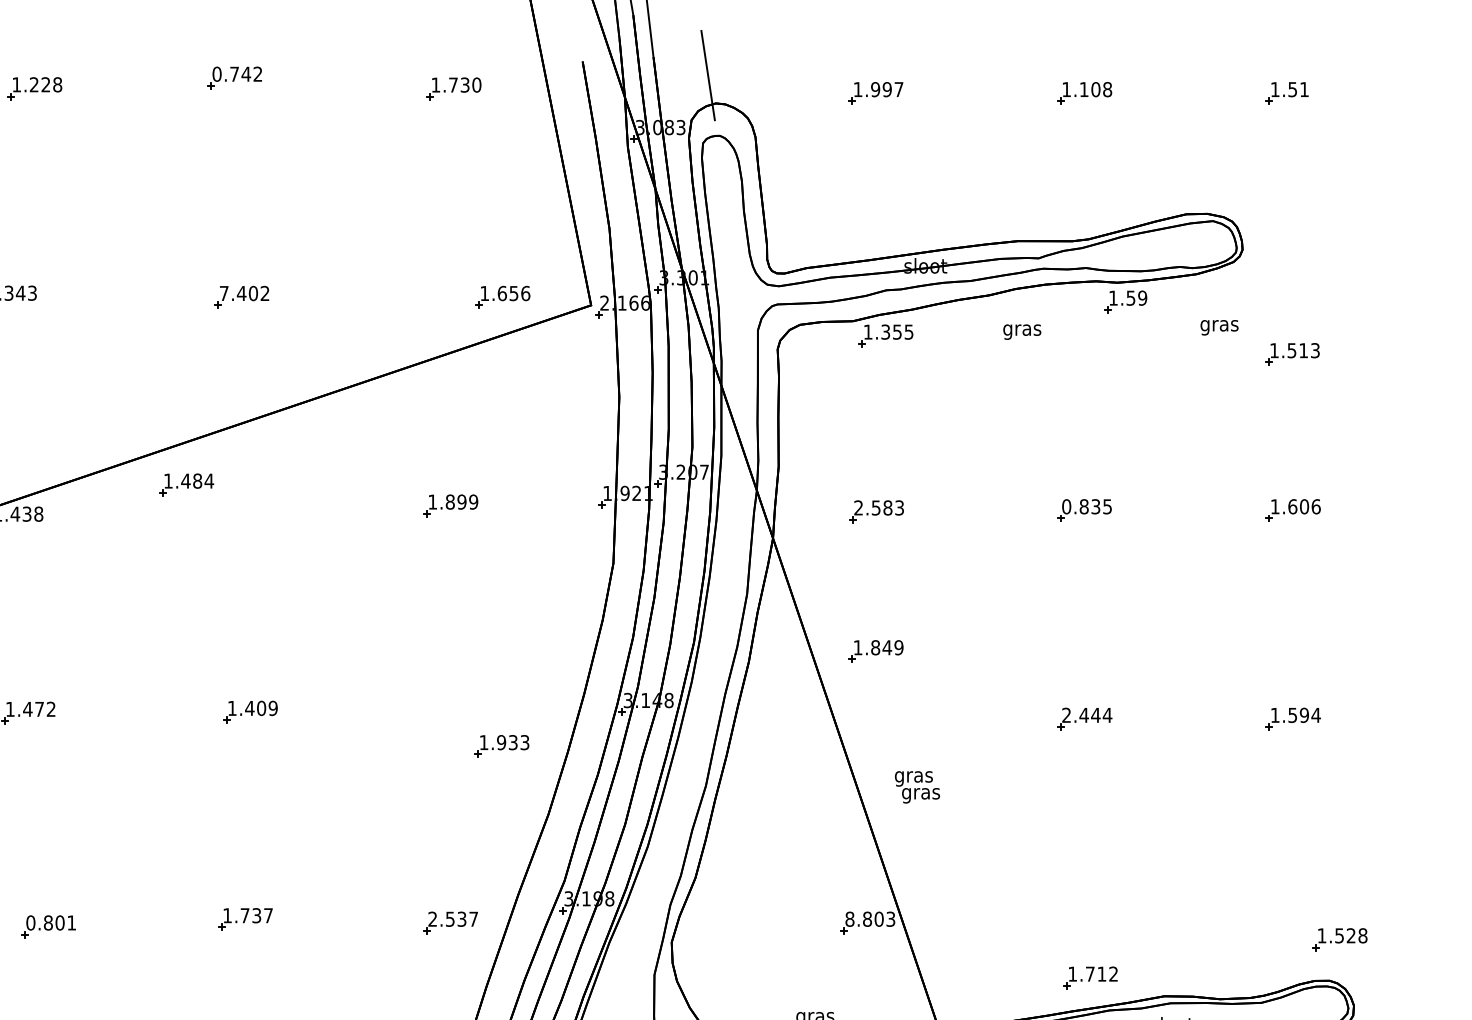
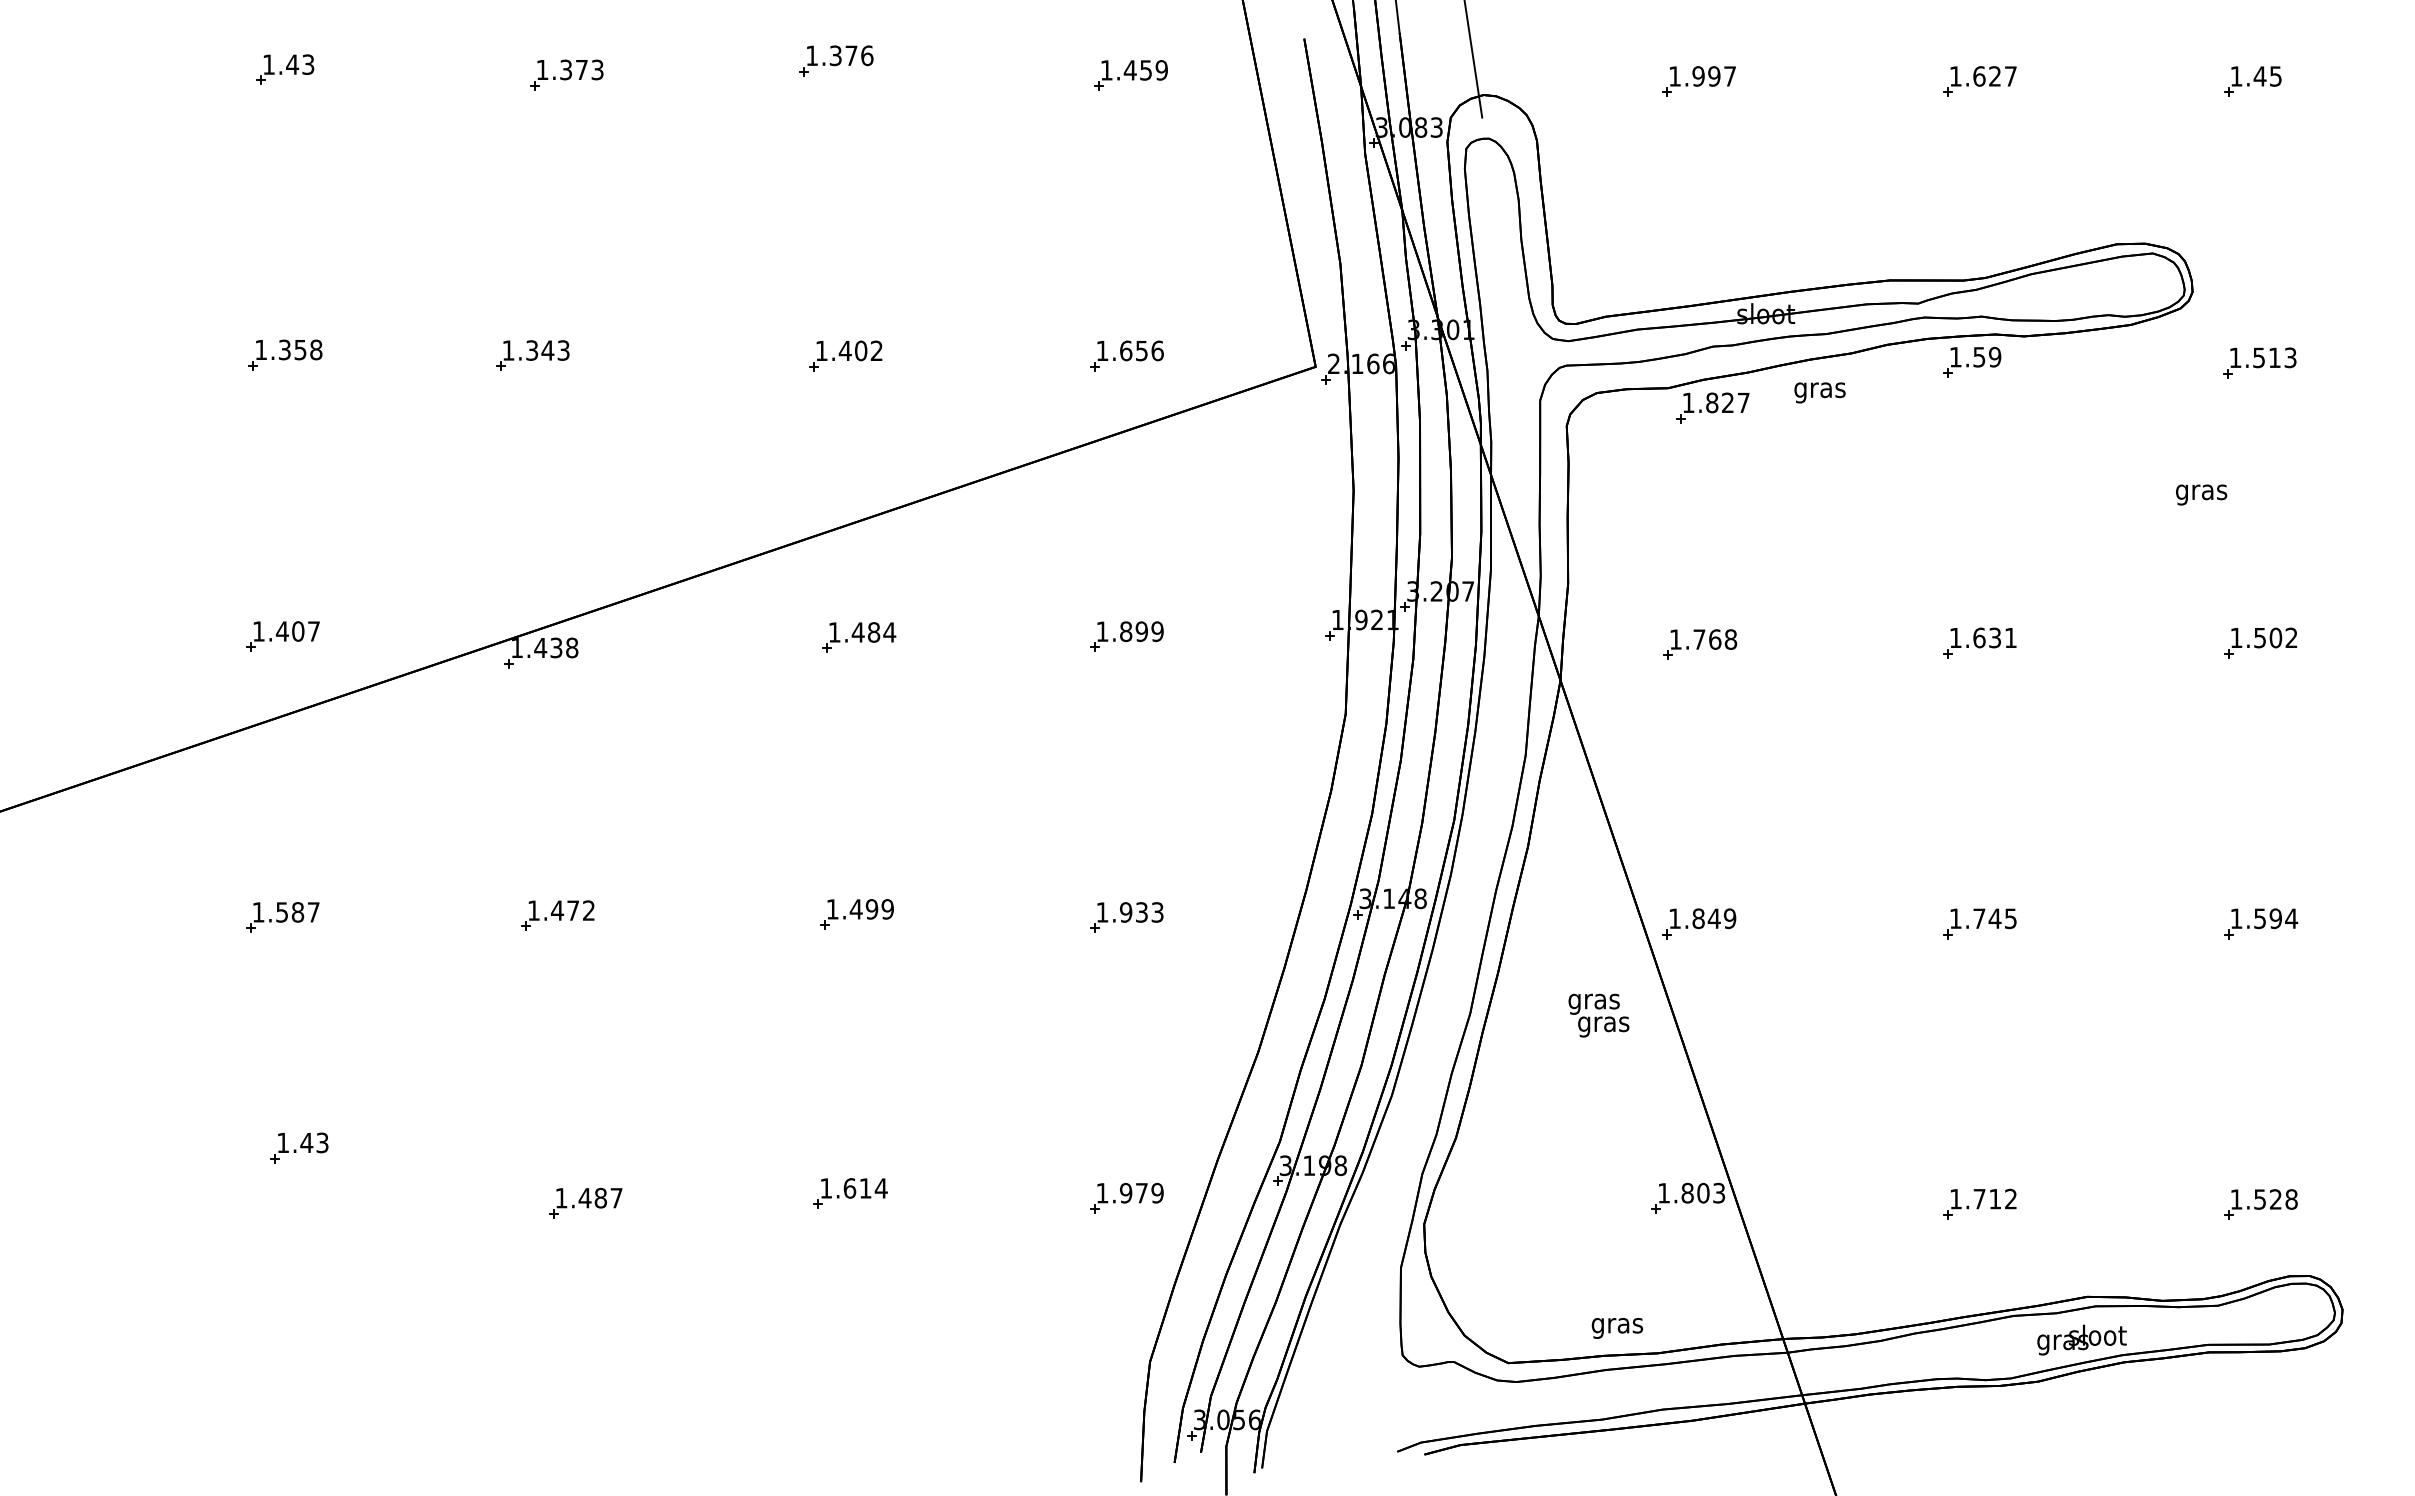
text: (237, 74) -> (839, 55), 0.742 -> 1.376
text: (45, 84) -> (581, 69), 1.228 -> 1.373
text: (464, 85) -> (1145, 70), 1.730 -> 1.459
text: (1096, 89) -> (1995, 76), 1.108 -> 1.627
text: (1298, 89) -> (2267, 76), 1.51 -> 1.45
text: (224, 293) -> (821, 350), 7.402 -> 1.402
part: (502, 296) -> (1126, 355), moved
part: (1125, 301) -> (1972, 361), moved
text: (1219, 327) -> (2201, 494), moved
text: (897, 331) -> (1727, 402), 1.355 -> 1.827
text: (1021, 331) -> (1819, 392), moved
part: (1292, 354) -> (2259, 362), moved
part: (186, 484) -> (859, 637), moved
text: (1086, 506) -> (1982, 637), 0.835 -> 1.631
text: (1304, 506) -> (2275, 637), 1.606 -> 1.502
text: (879, 507) -> (1703, 639), 2.583 -> 1.768
part: (876, 651) -> (1699, 923), moved
text: (261, 708) -> (871, 909), 1.409 -> 1.499
text: (1087, 715) -> (1983, 918), 2.444 -> 1.745
part: (501, 746) -> (1126, 917), moved
text: (917, 787) -> (1598, 1015), moved
text: (256, 915) -> (865, 1188), 1.737 -> 1.614
text: (452, 918) -> (1129, 1192), 2.537 -> 1.979
text: (850, 918) -> (1664, 1192), 8.803 -> 1.803
text: (50, 922) -> (588, 1197), 0.801 -> 1.487
part: (1339, 939) -> (2260, 1204), moved
part: (1090, 977) -> (1979, 1203), moved

